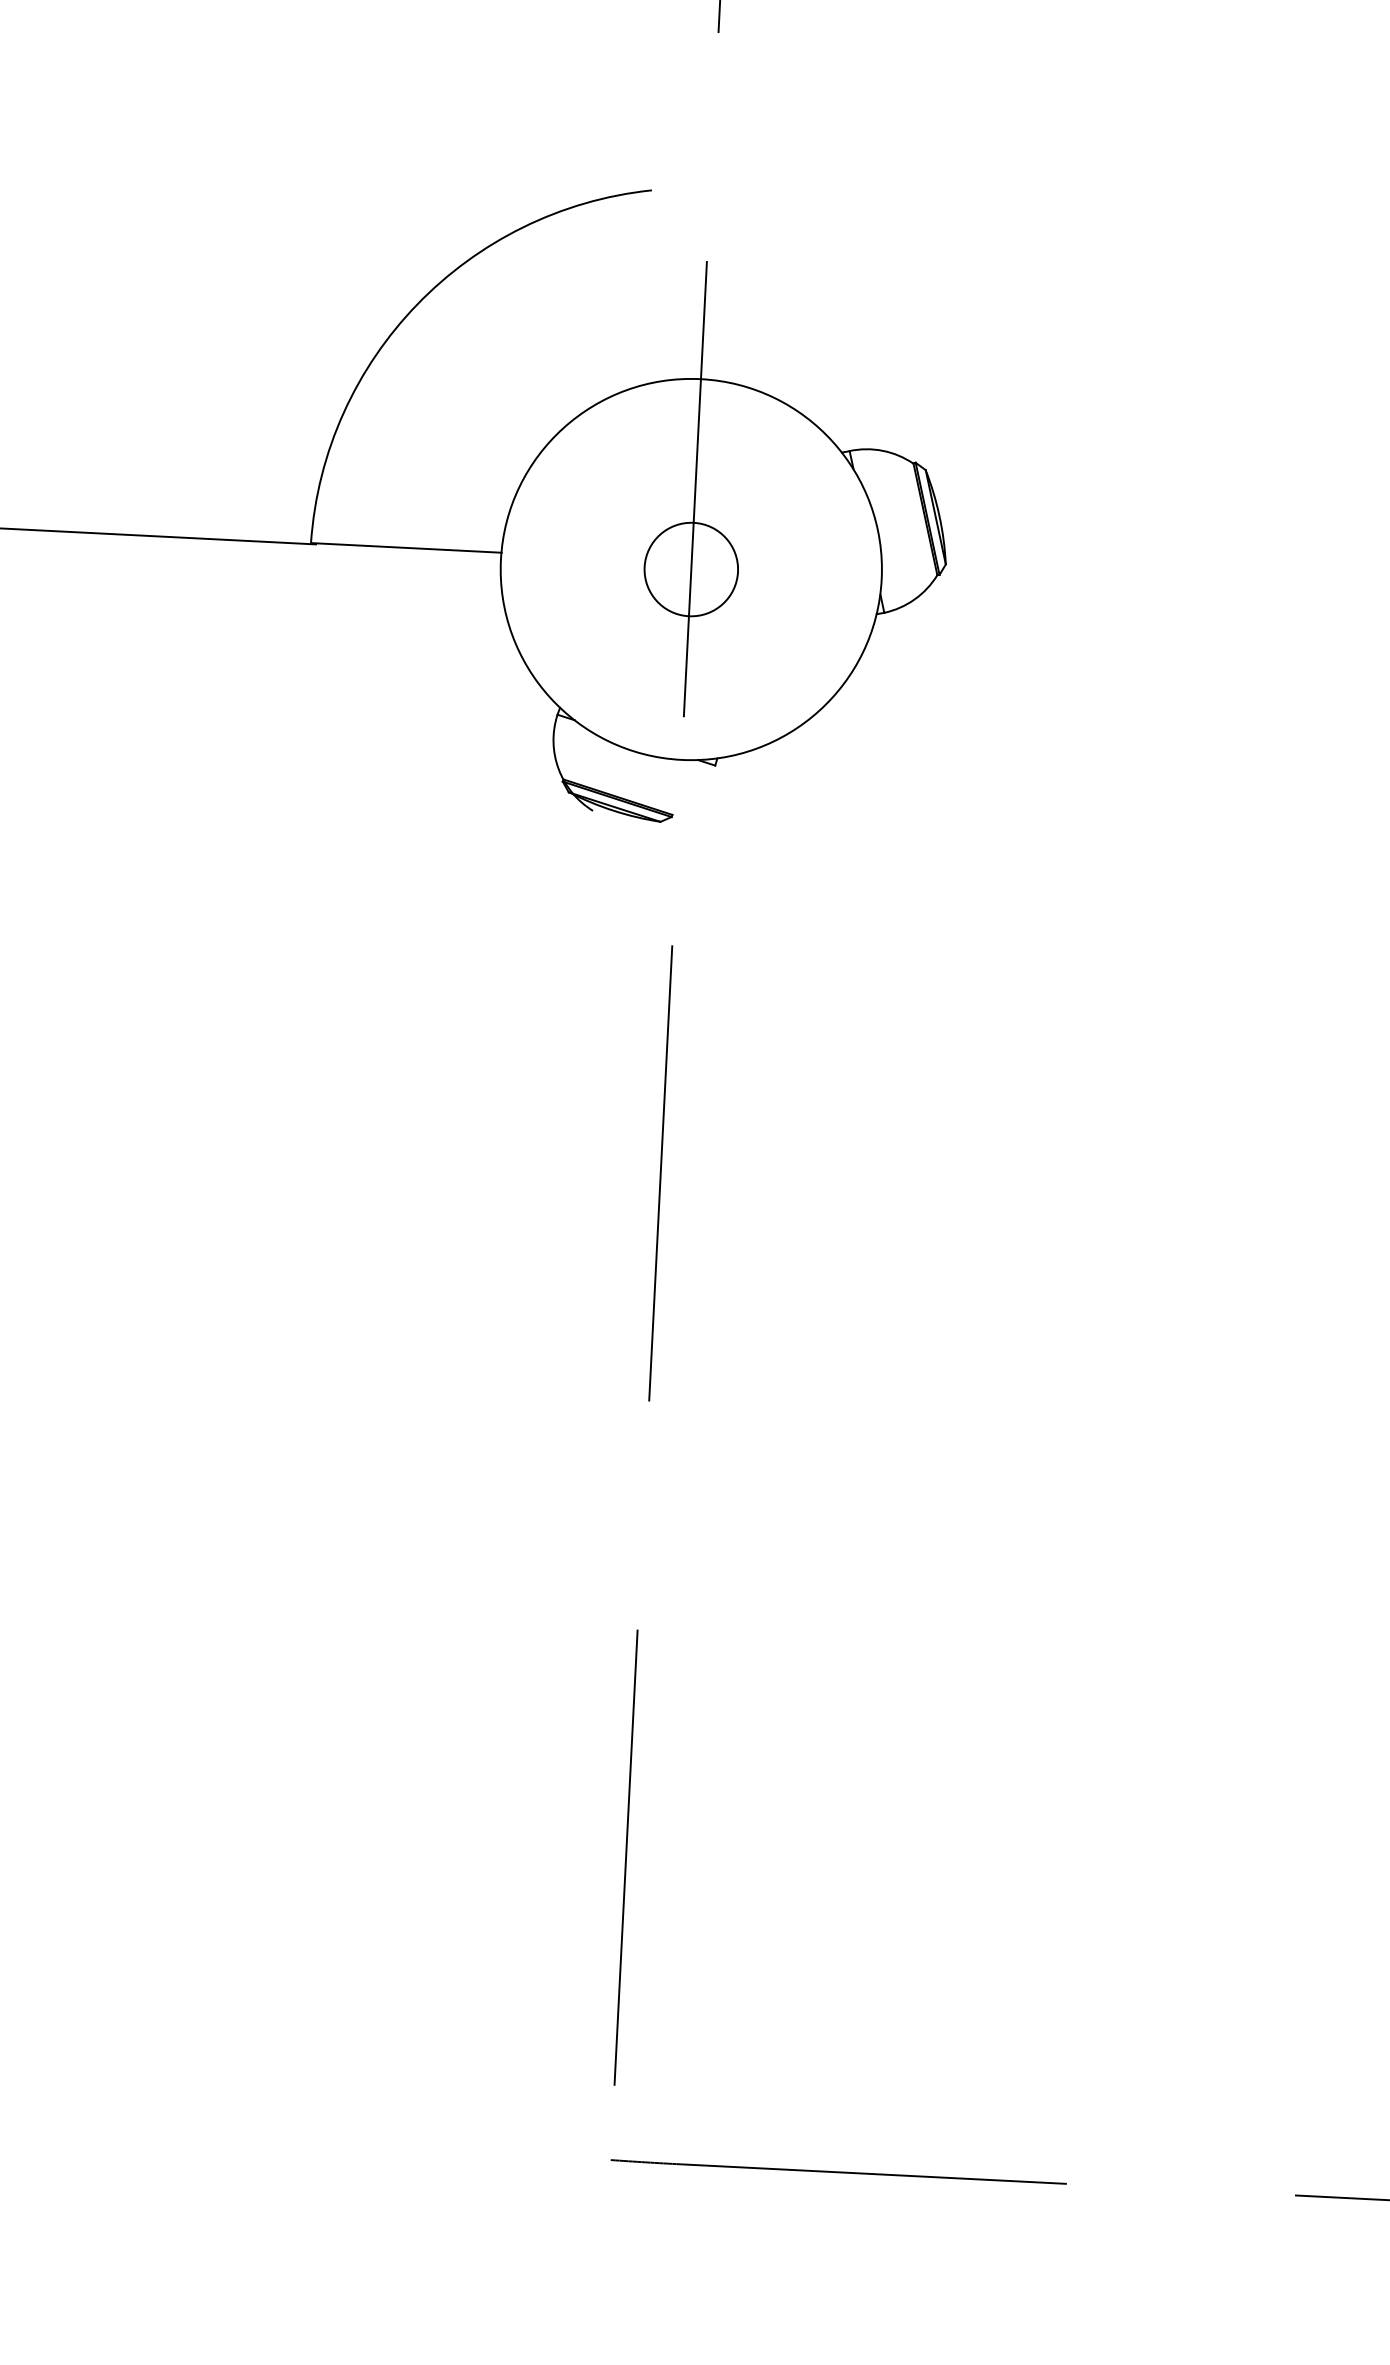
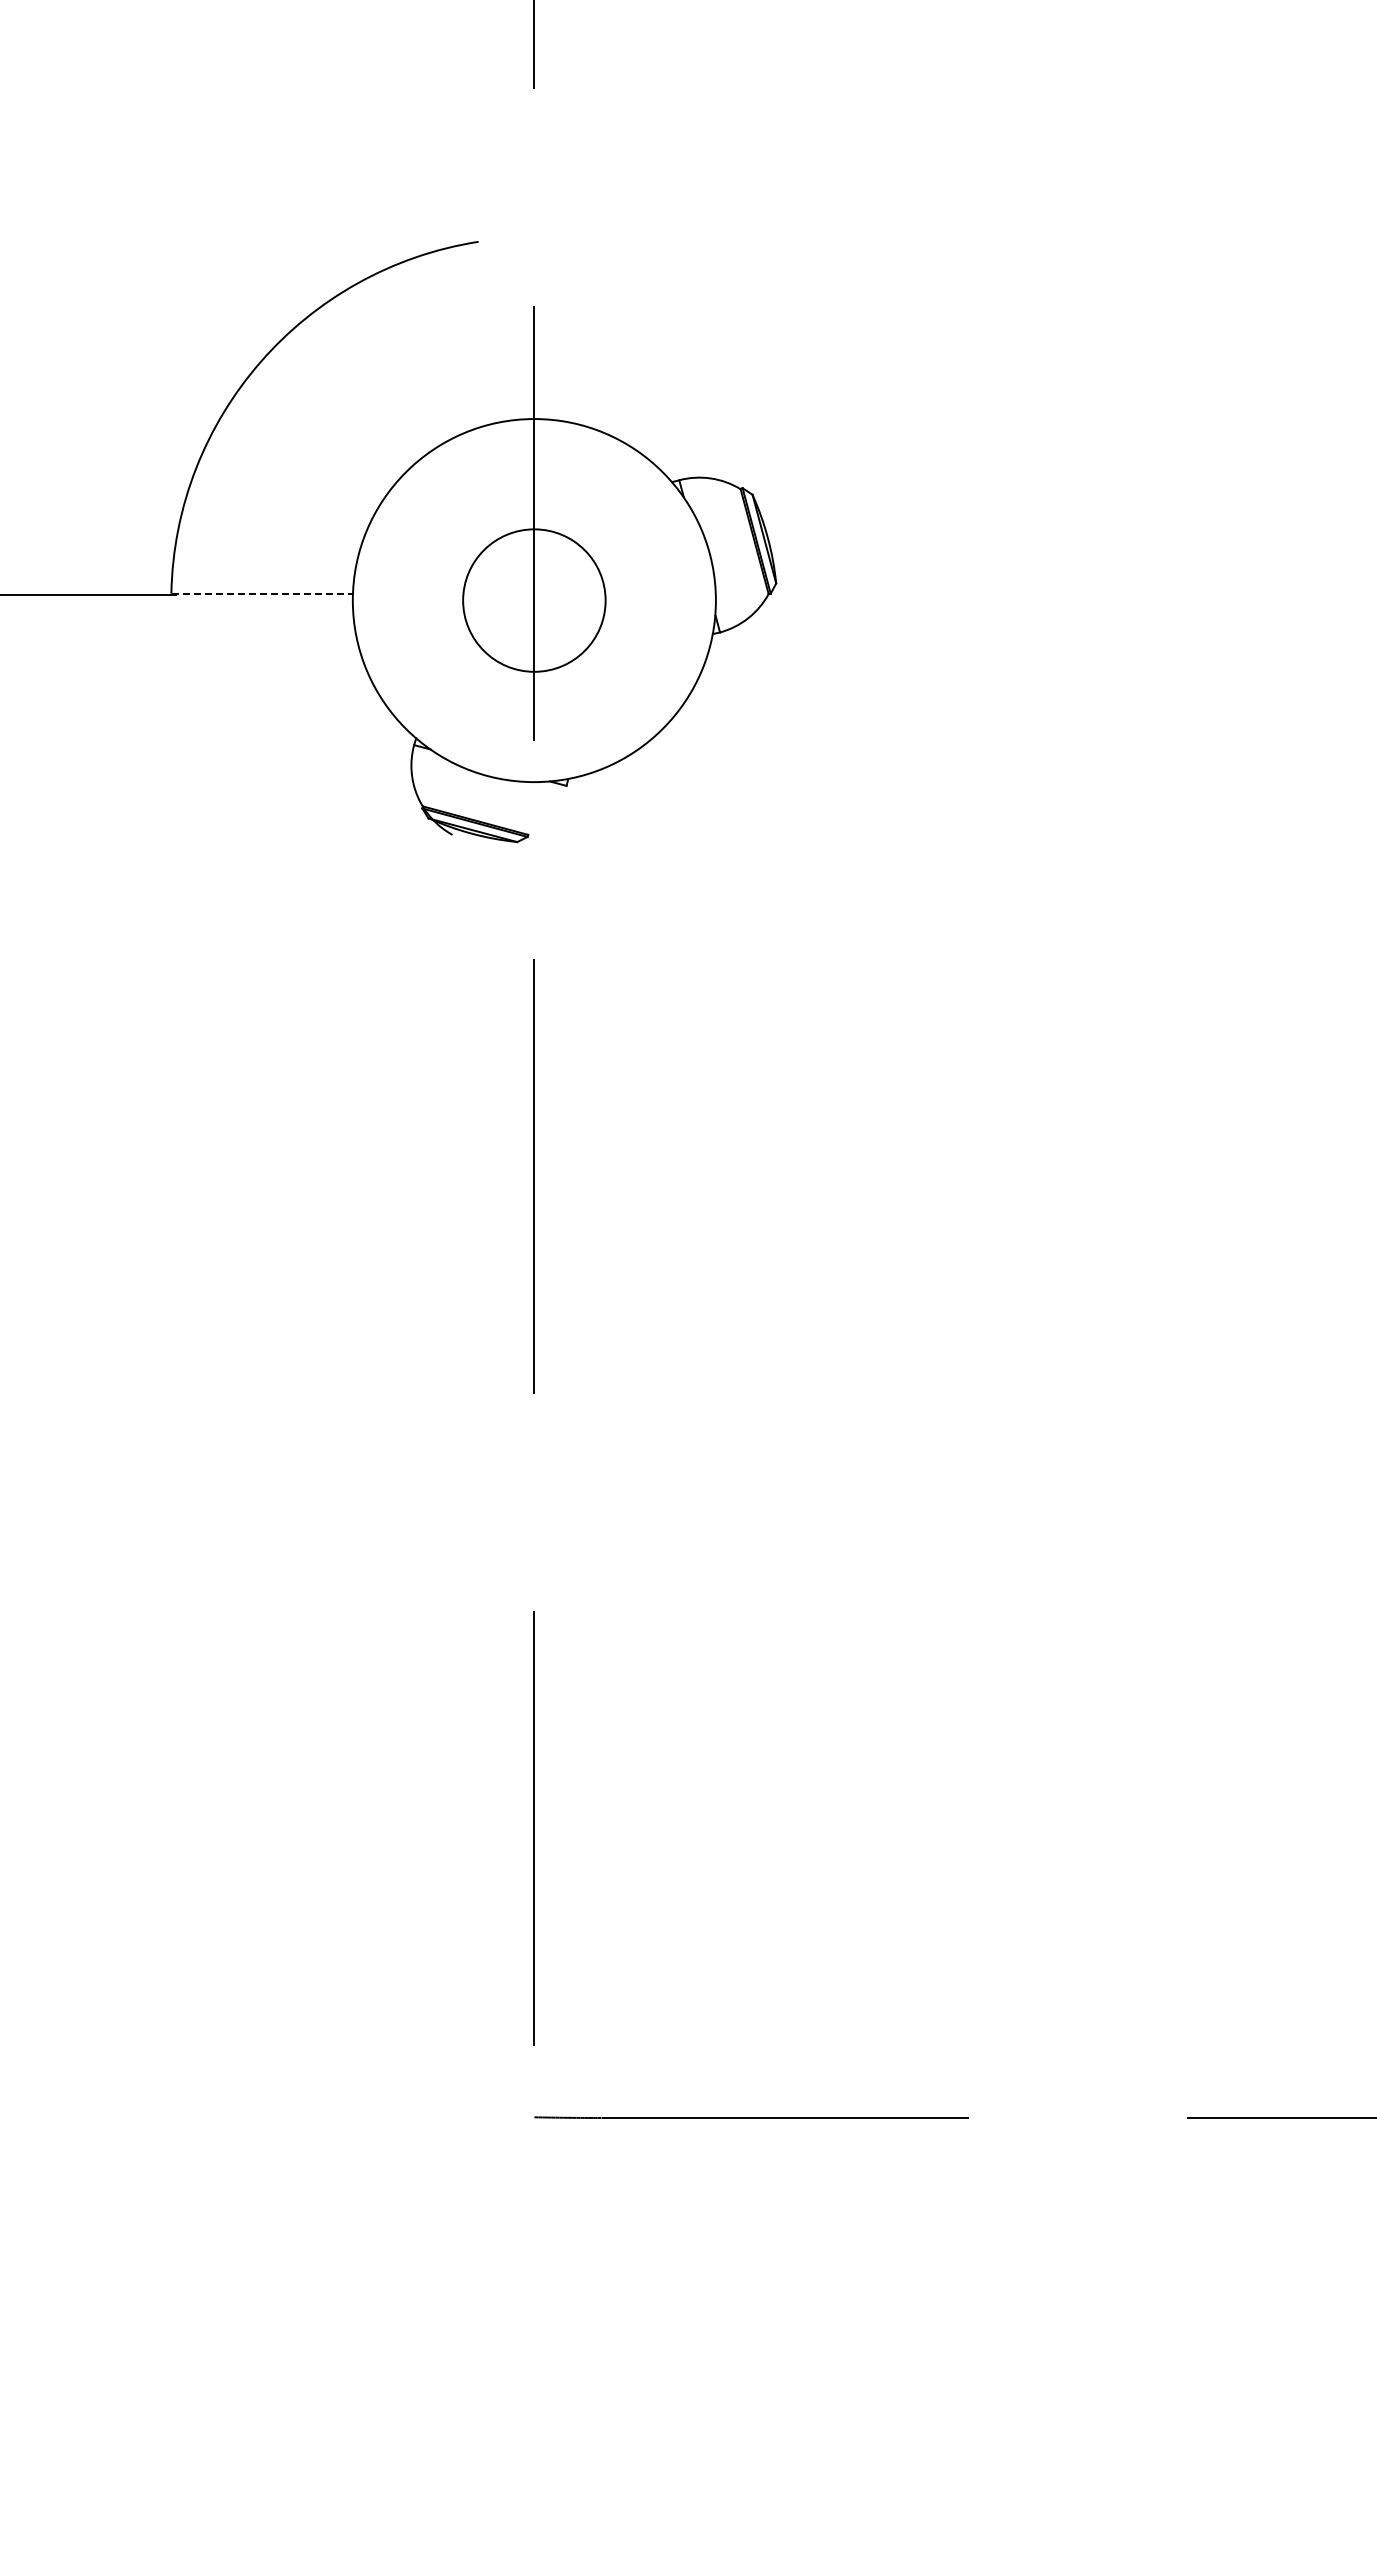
line: (406, 547) -> (262, 593), solid -> dashed
circle: (690, 569) -> (533, 600), size x1.6

